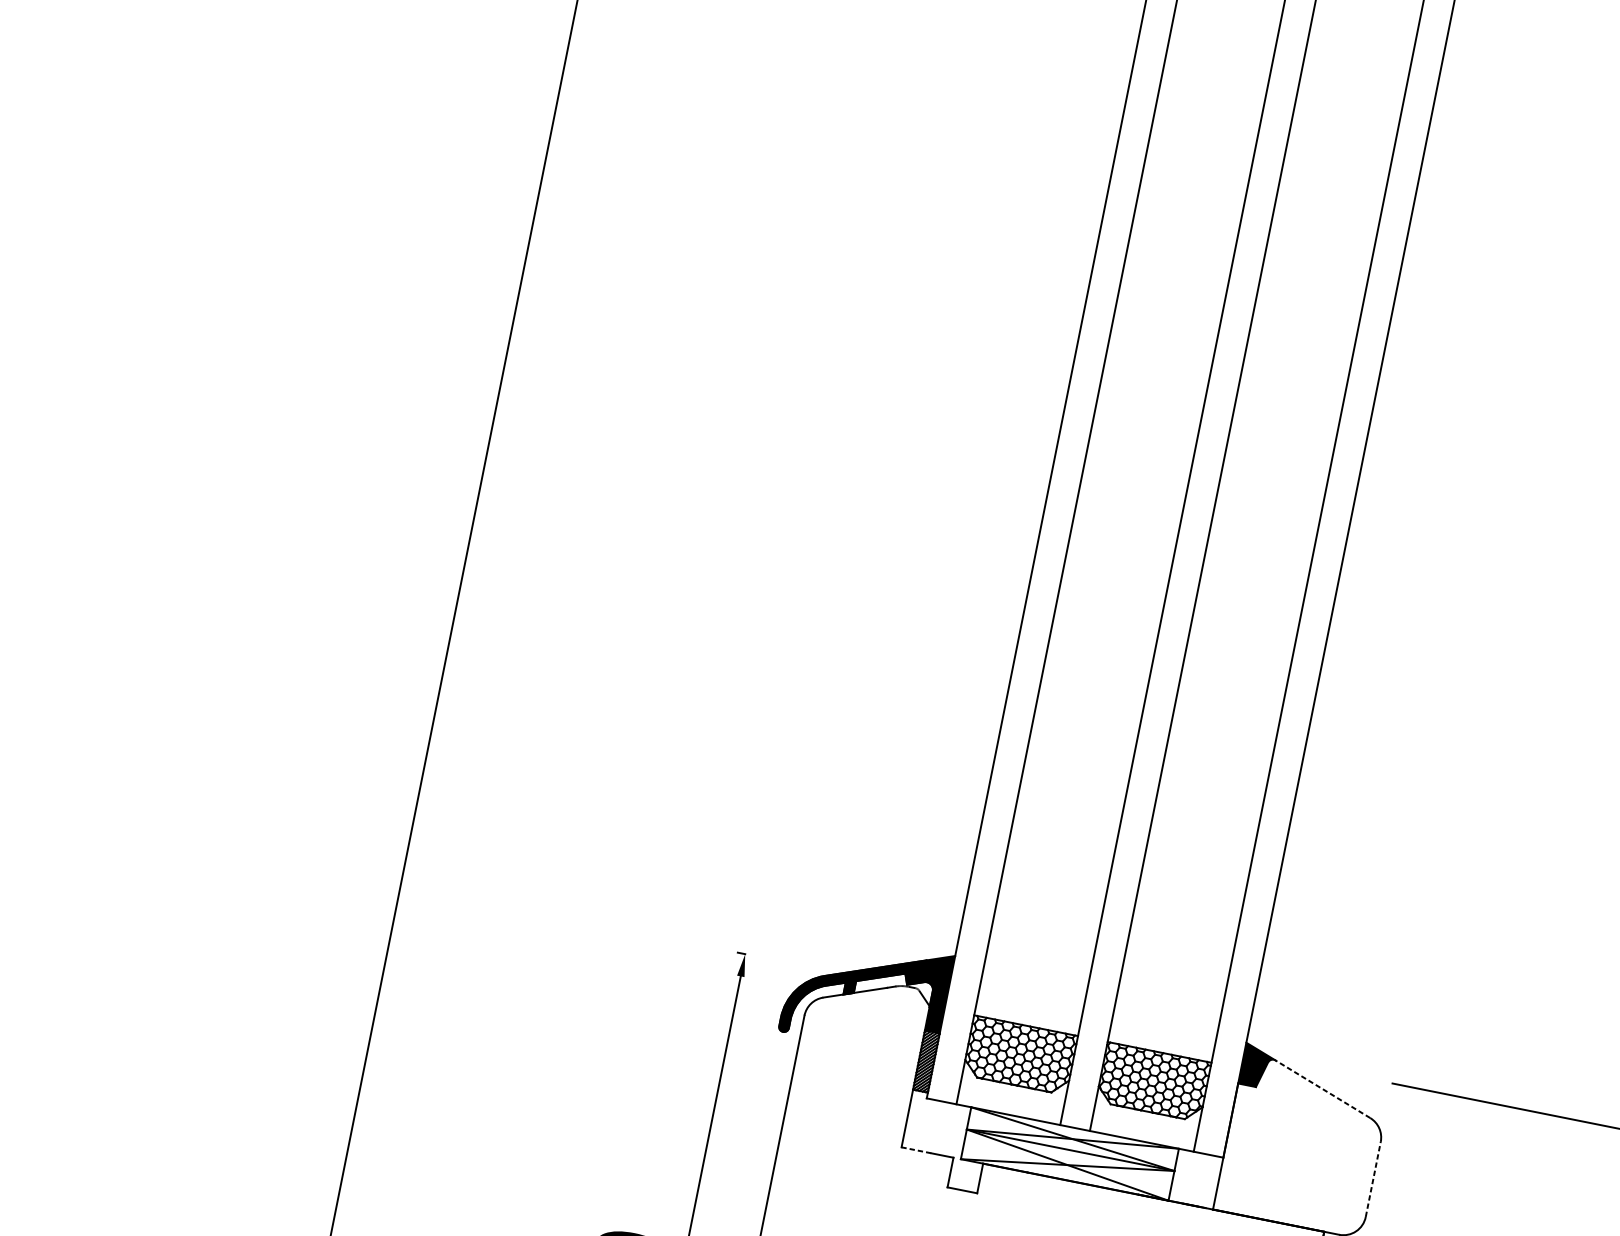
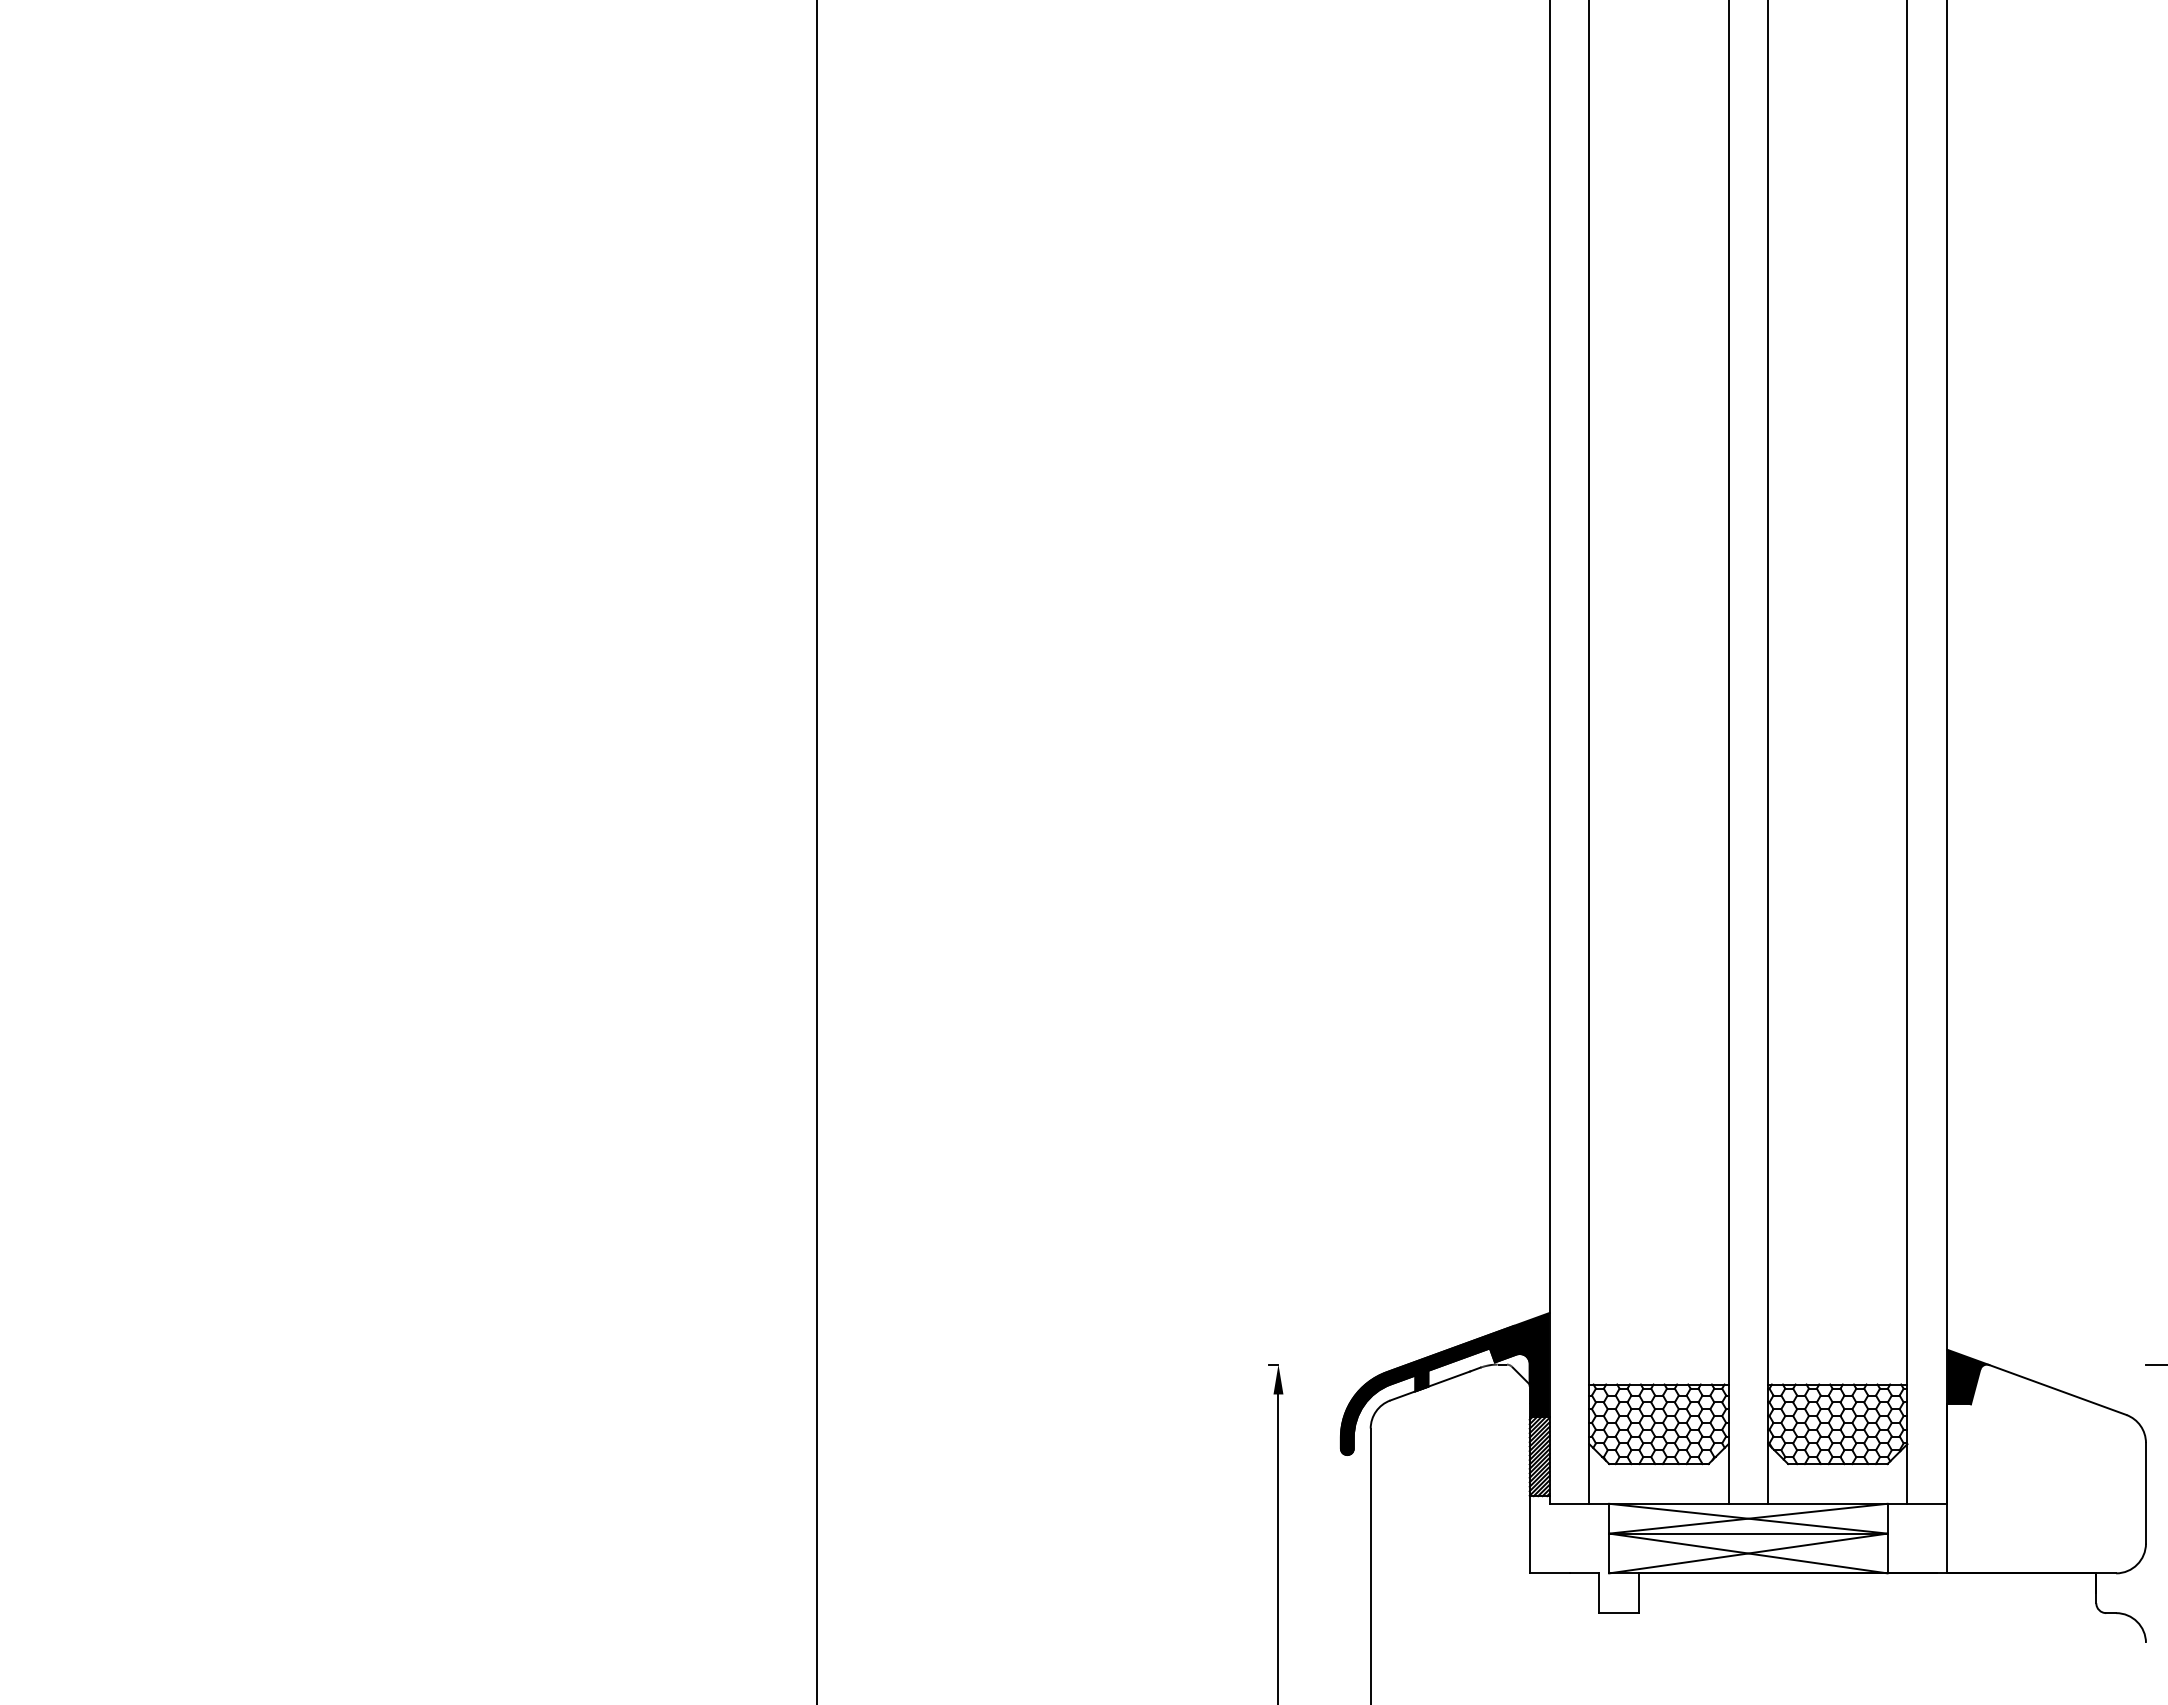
line: (1322, 1088) -> (2057, 1389), dashed -> solid
line: (916, 1150) -> (1549, 1573), dashed -> solid
line: (1373, 1178) -> (2145, 1492), dashed -> solid

